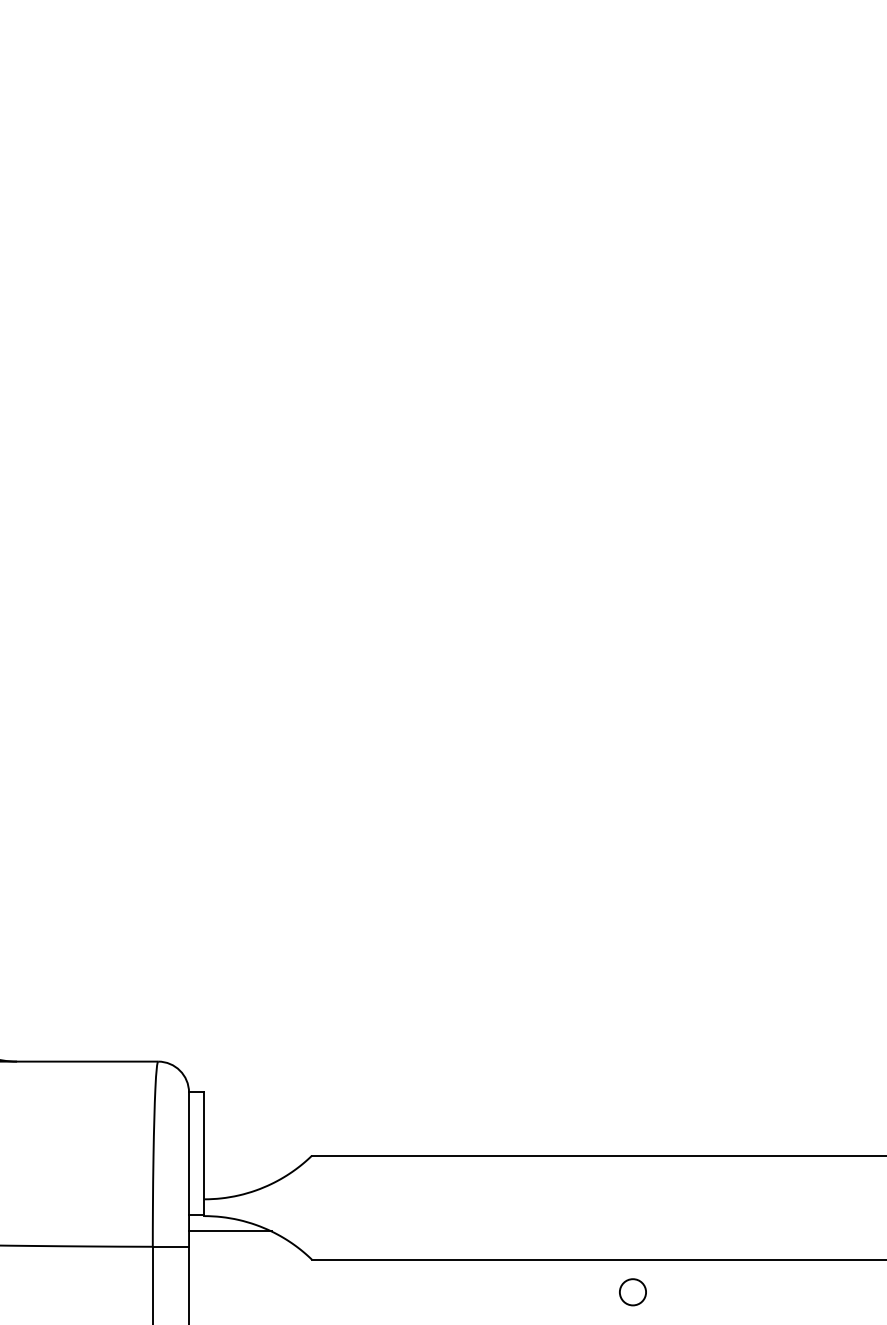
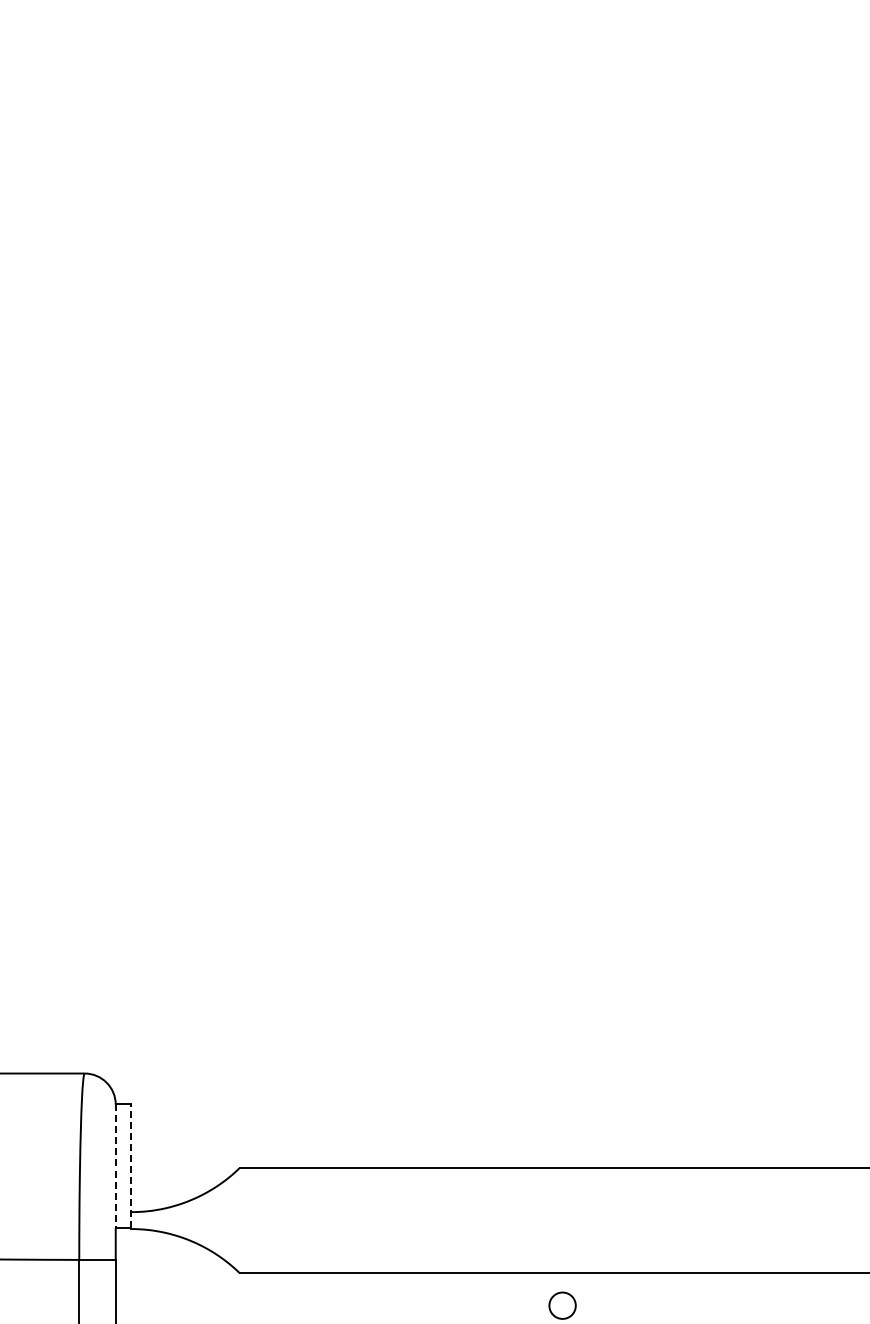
line: (189, 1153) -> (116, 1166), solid -> dashed
line: (204, 1153) -> (131, 1166), solid -> dashed
line: (230, 1231) -> (157, 1244), removed

